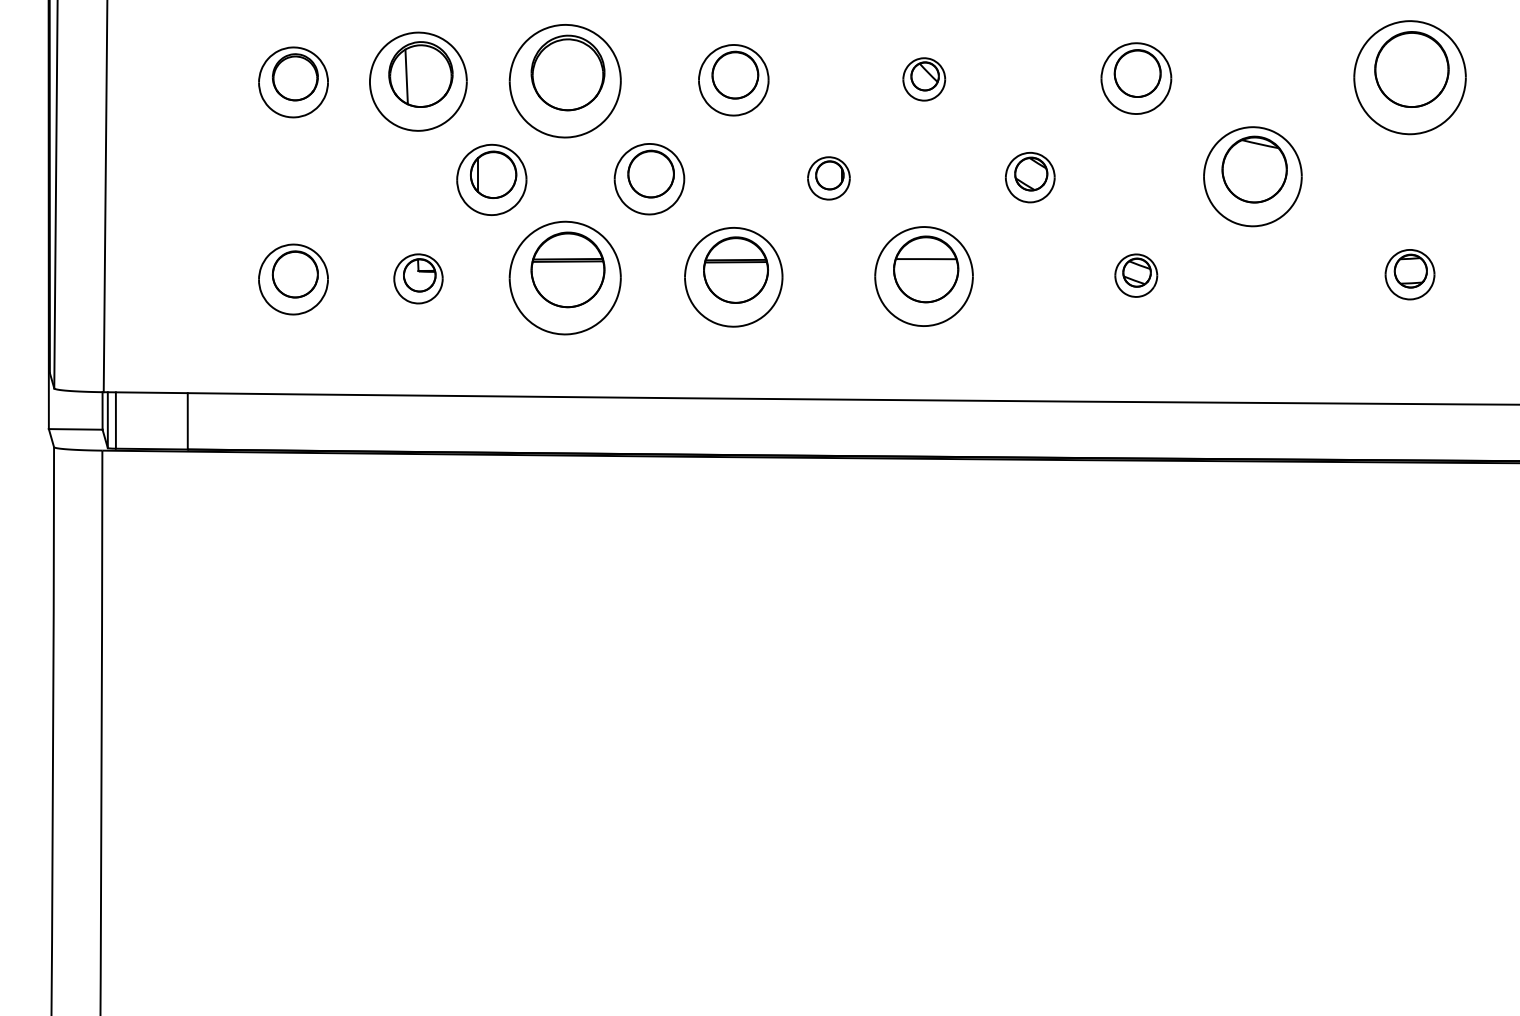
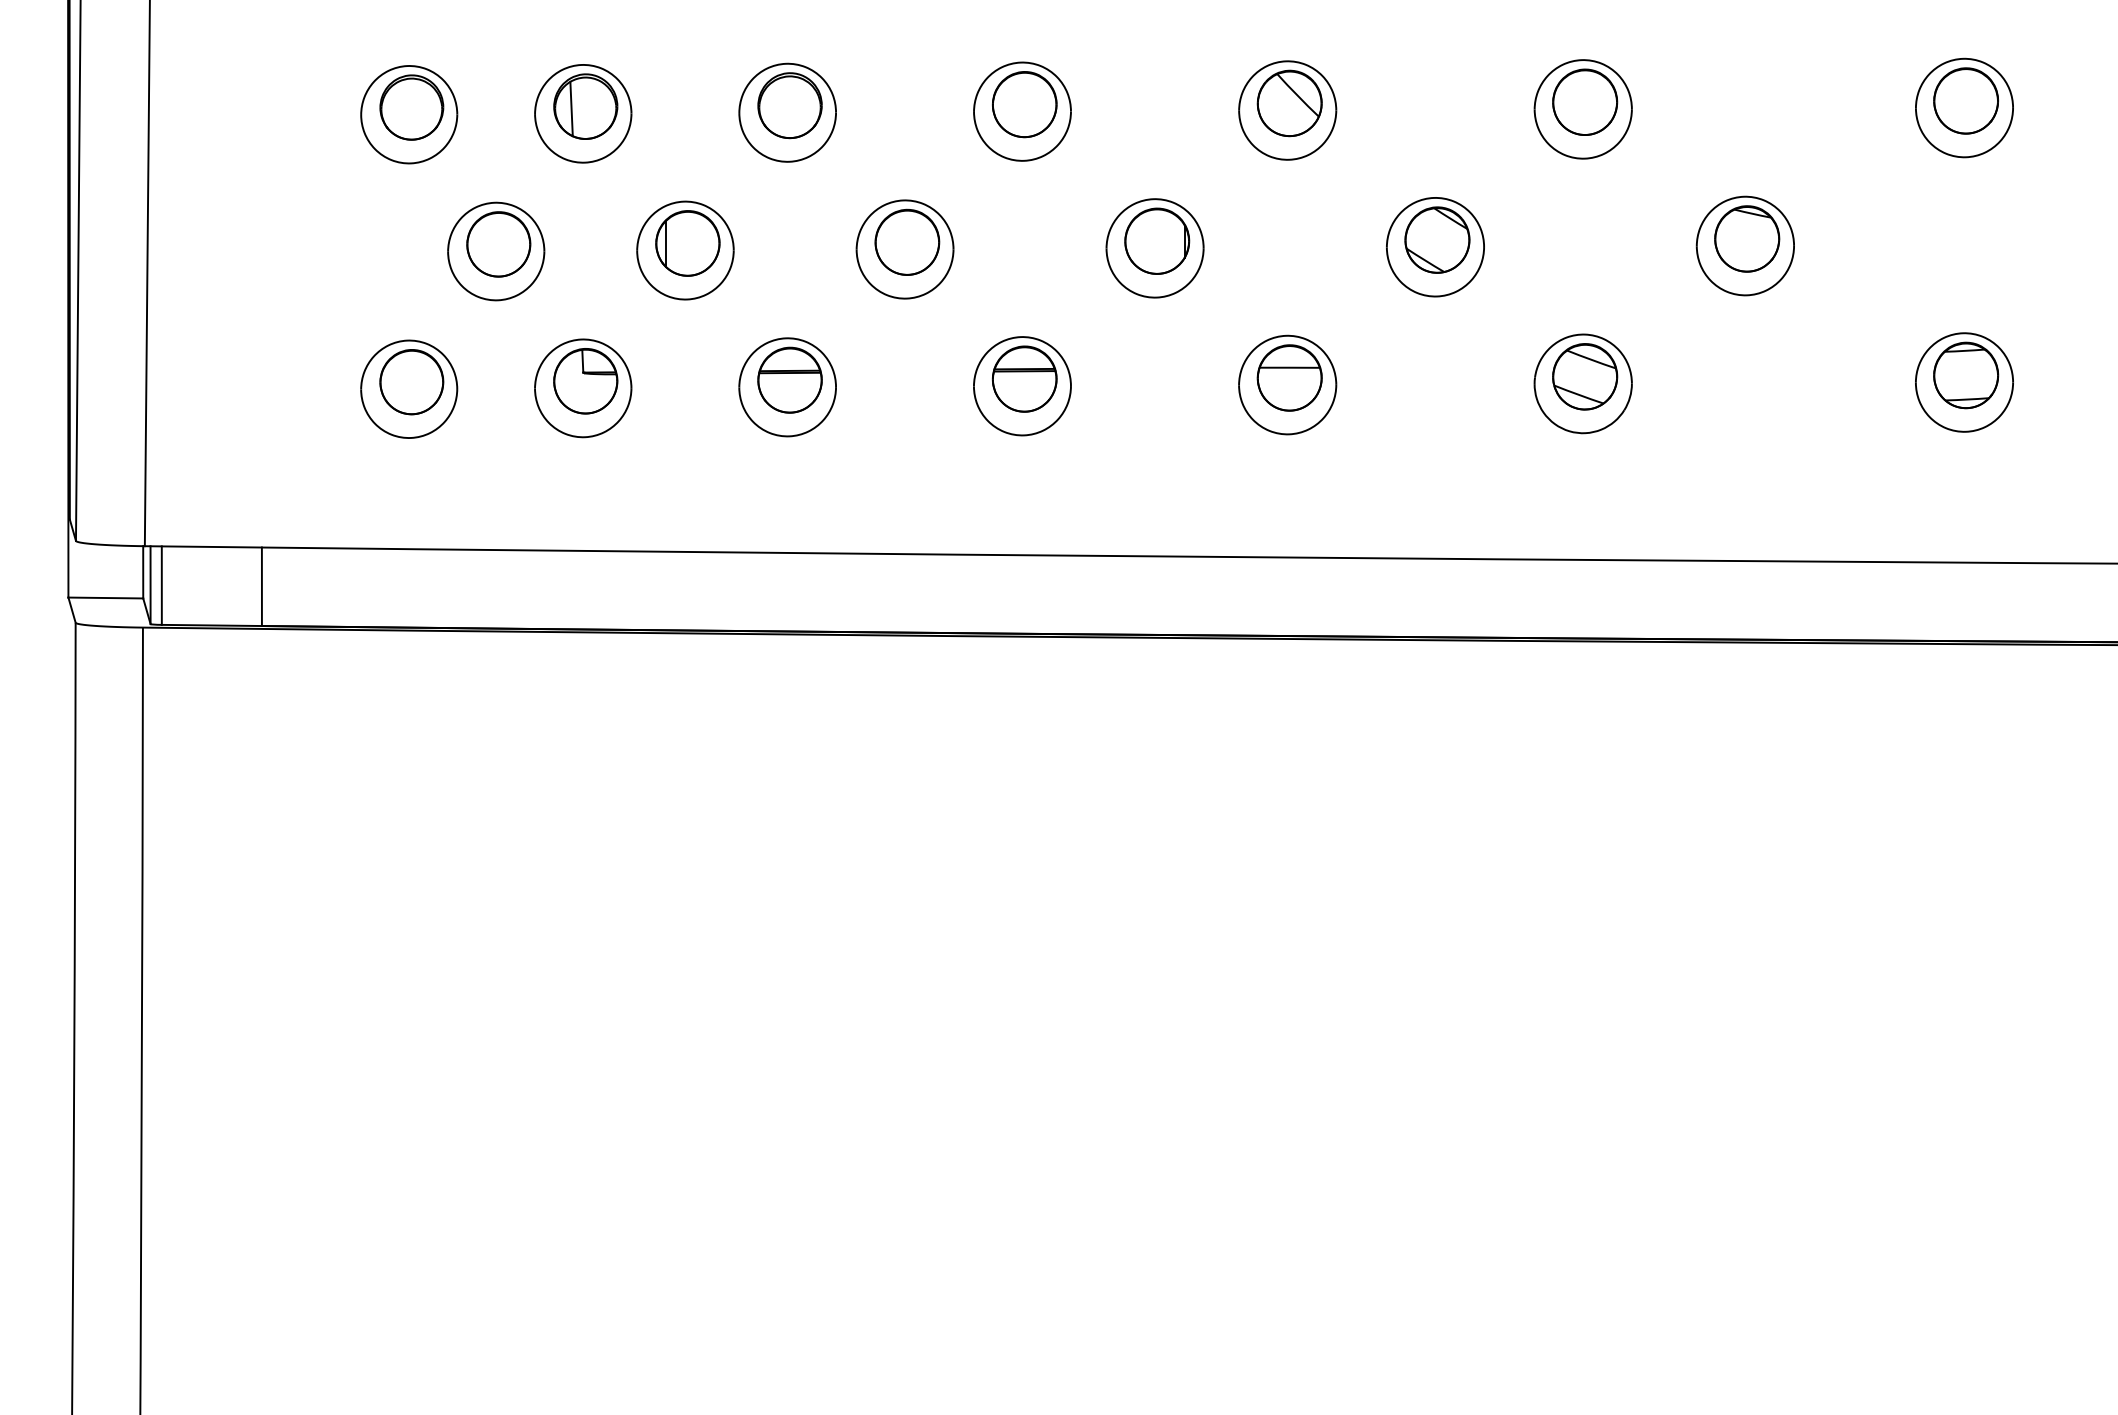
part: (1410, 77) -> (1964, 107), size x0.62
part: (924, 79) -> (1287, 110), size x1.67
part: (565, 80) -> (787, 112), size x0.62
part: (418, 81) -> (583, 113), size x0.71
part: (1252, 176) -> (1744, 245), size x0.71
part: (1030, 177) -> (1435, 247), size x1.43
part: (828, 178) -> (1154, 248), size x1.67
part: (356, 180) -> (496, 251), added
part: (1410, 274) -> (1964, 382), size x1.43
part: (1135, 275) -> (1582, 383), size x1.67
part: (924, 276) -> (1287, 384), size x0.71
part: (733, 277) -> (1022, 386), size x0.71
part: (418, 278) -> (583, 388), size x1.43
part: (565, 278) -> (787, 387), size x0.62

